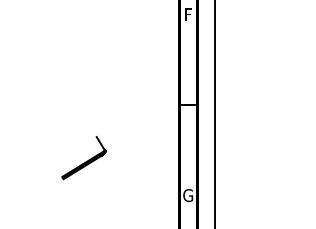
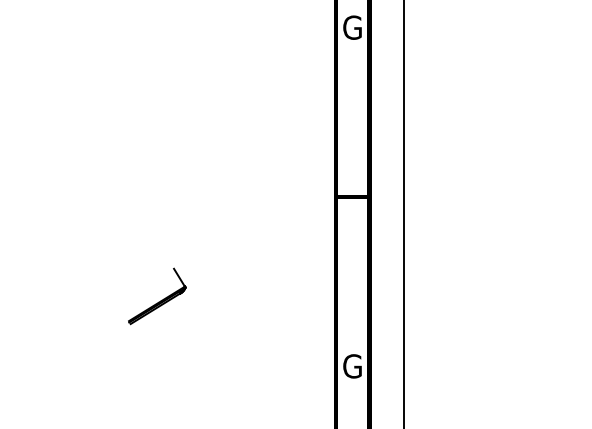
text: (188, 14) -> (353, 27), F -> G
part: (83, 158) -> (156, 296), size x0.7

